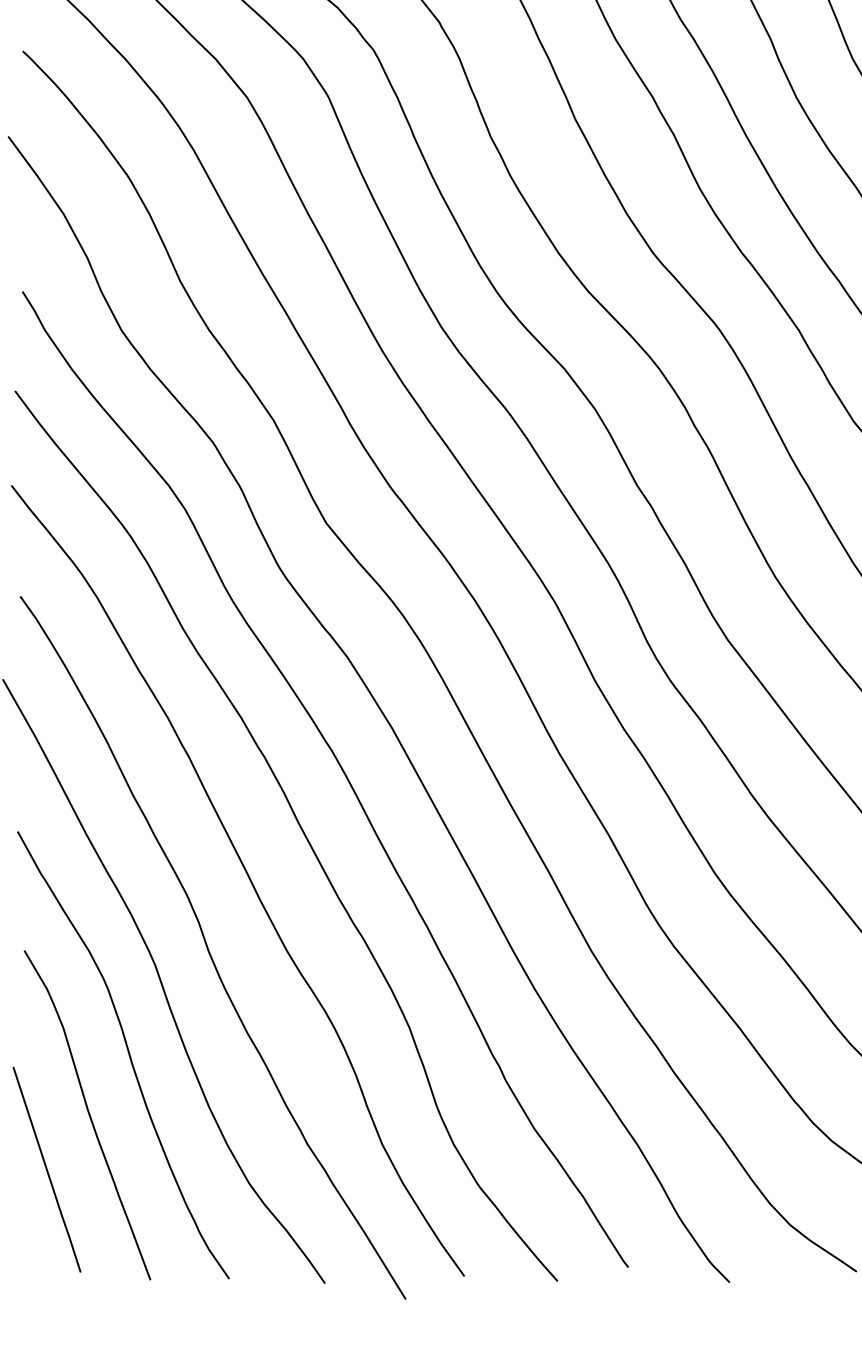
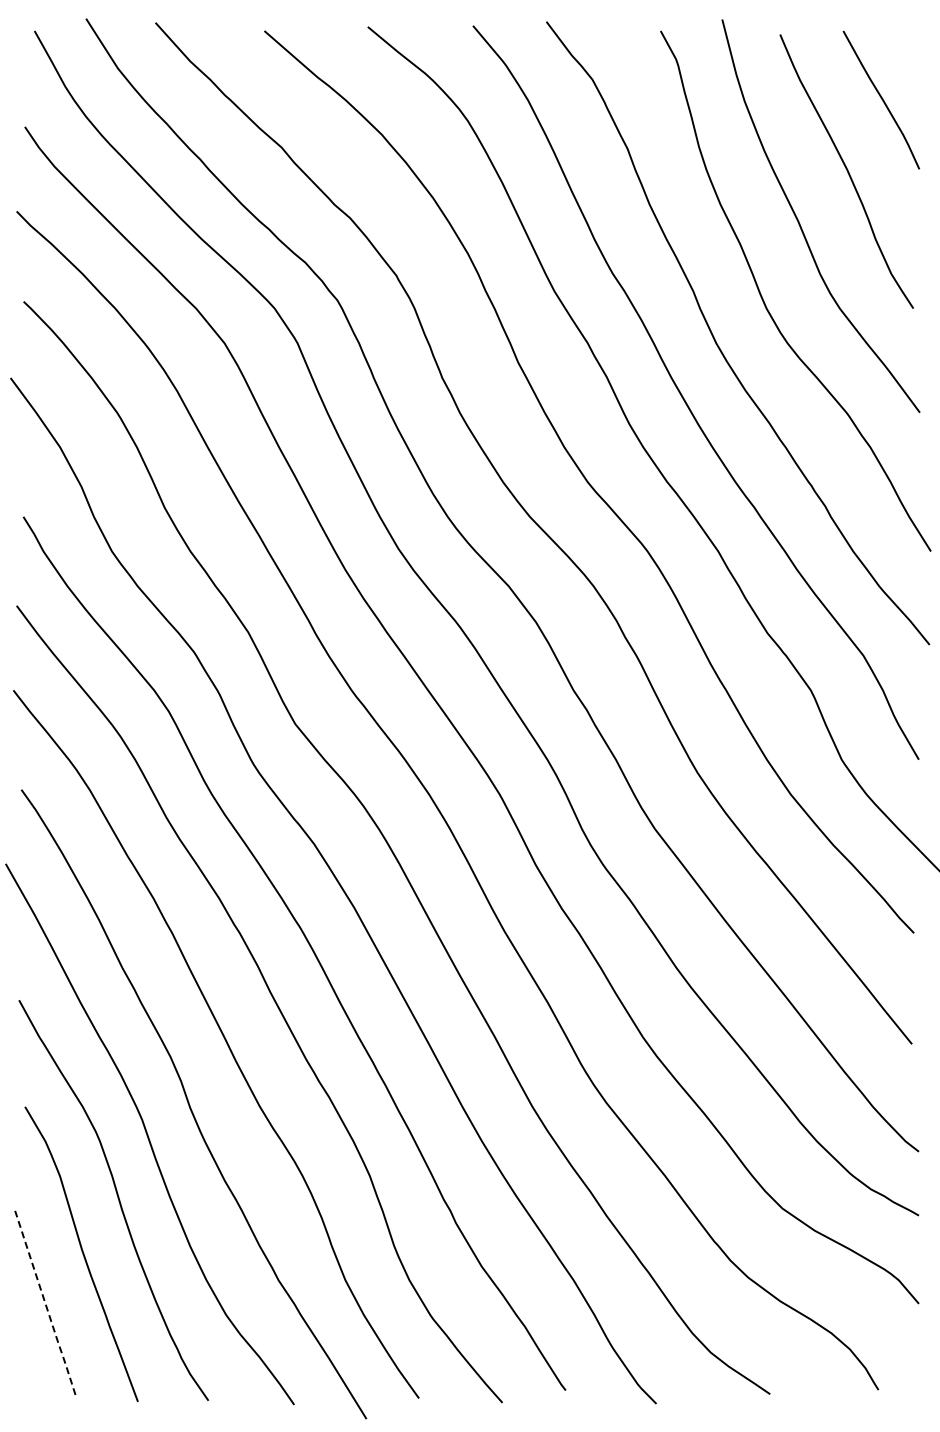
line: (47, 1170) -> (45, 1303), solid -> dashed

